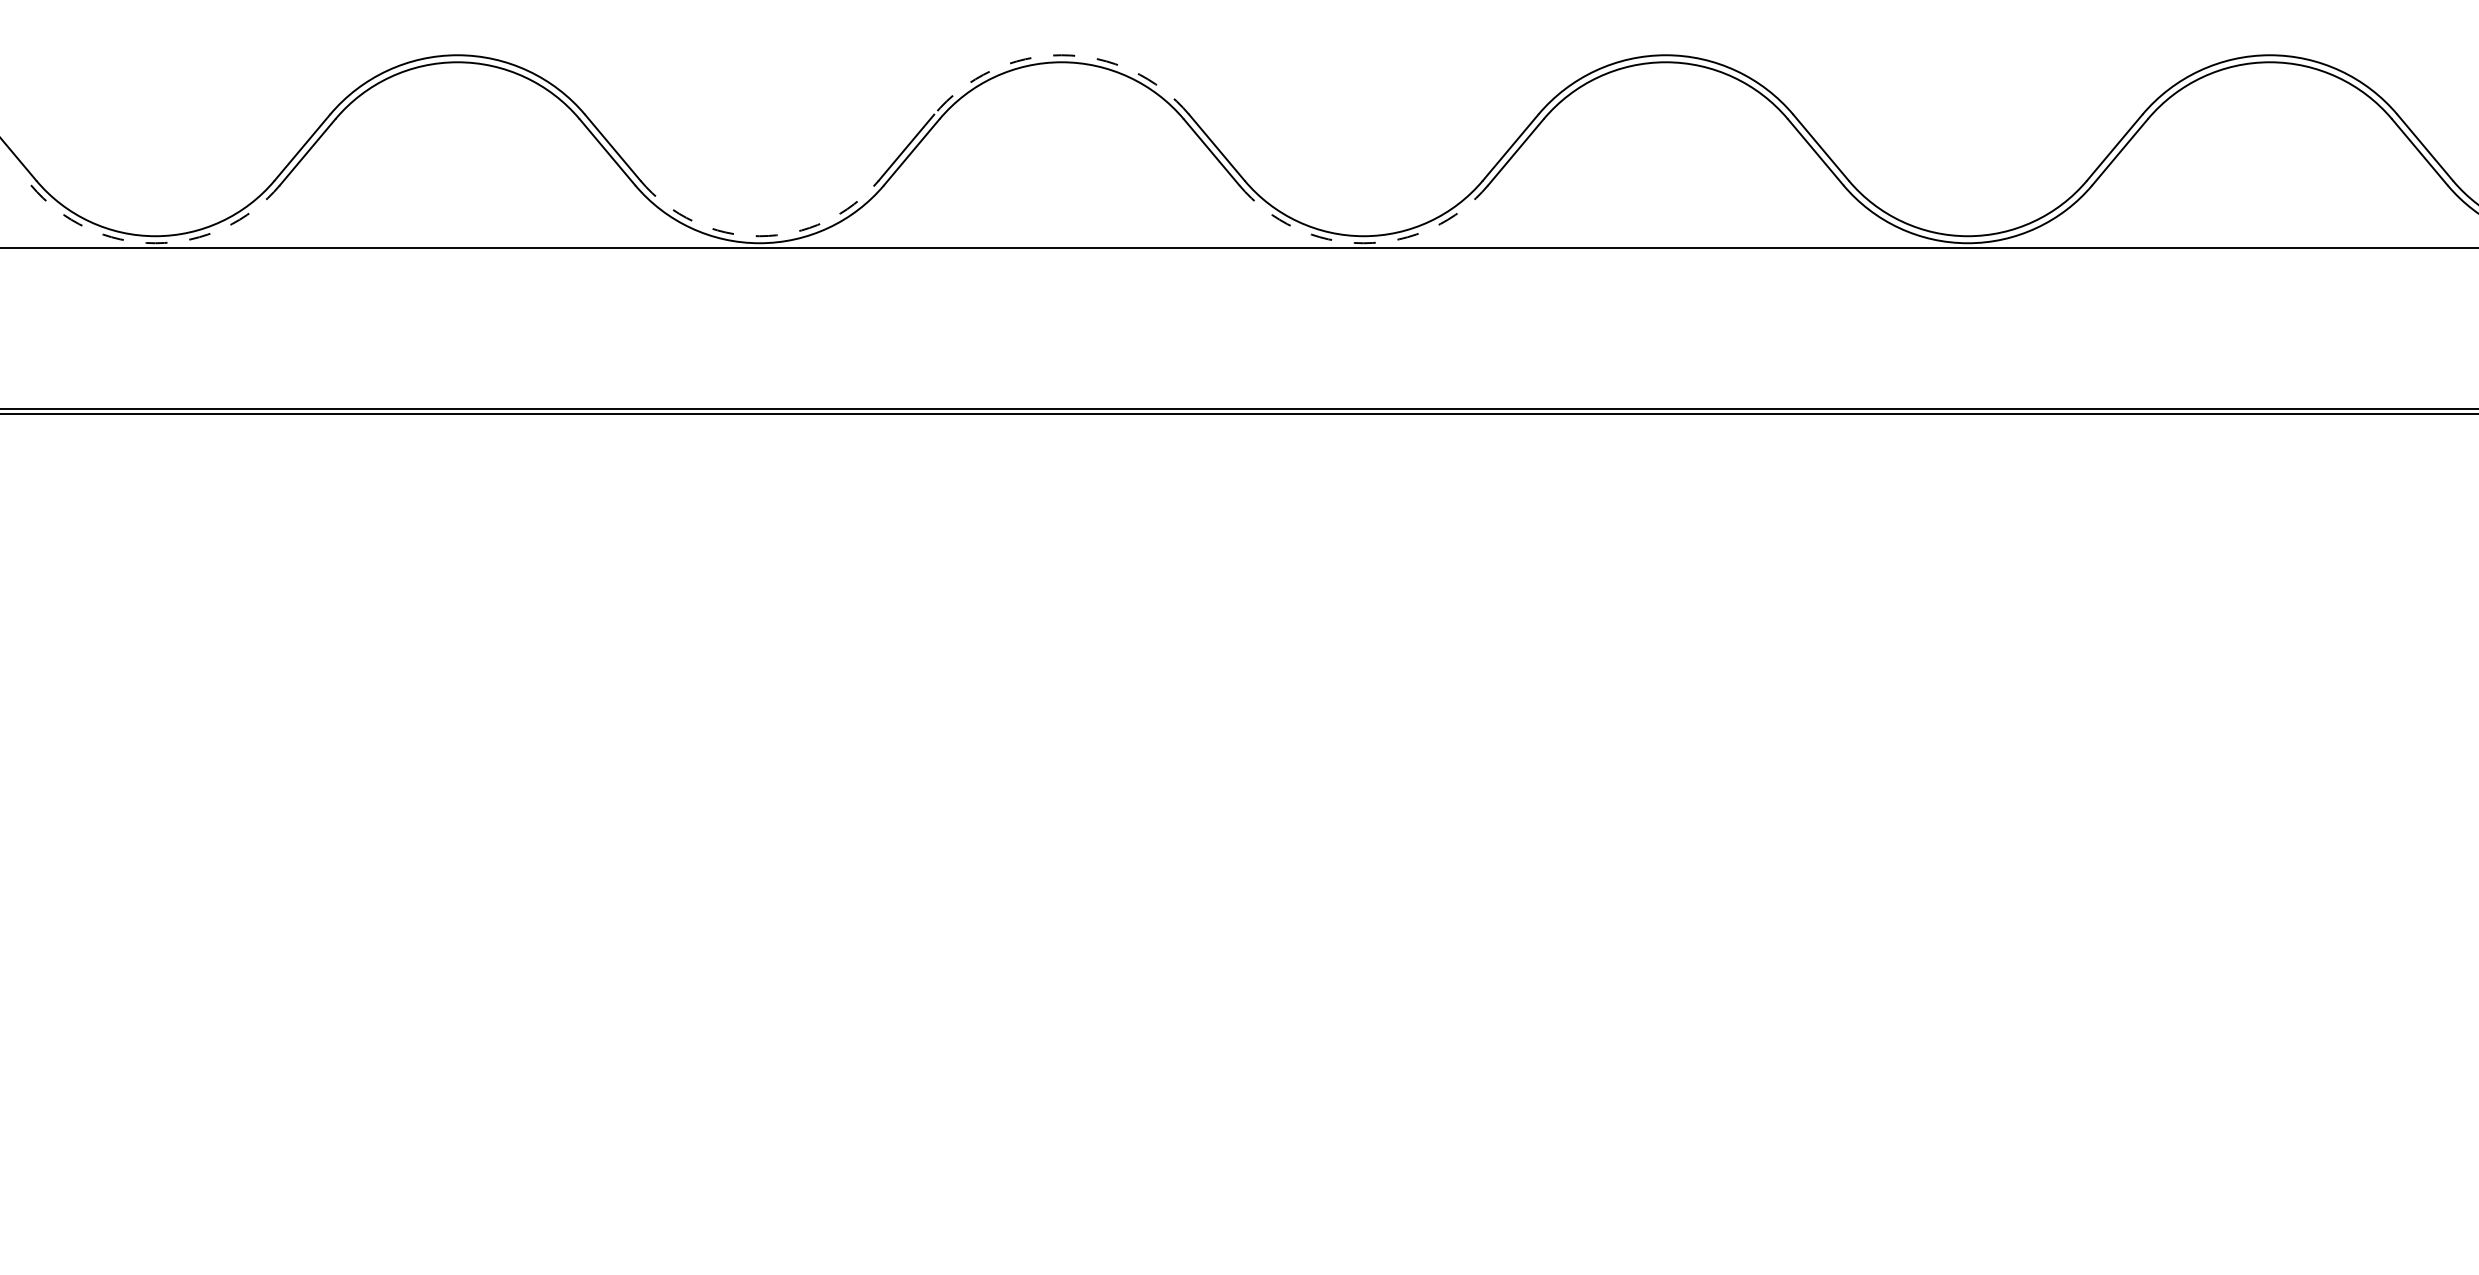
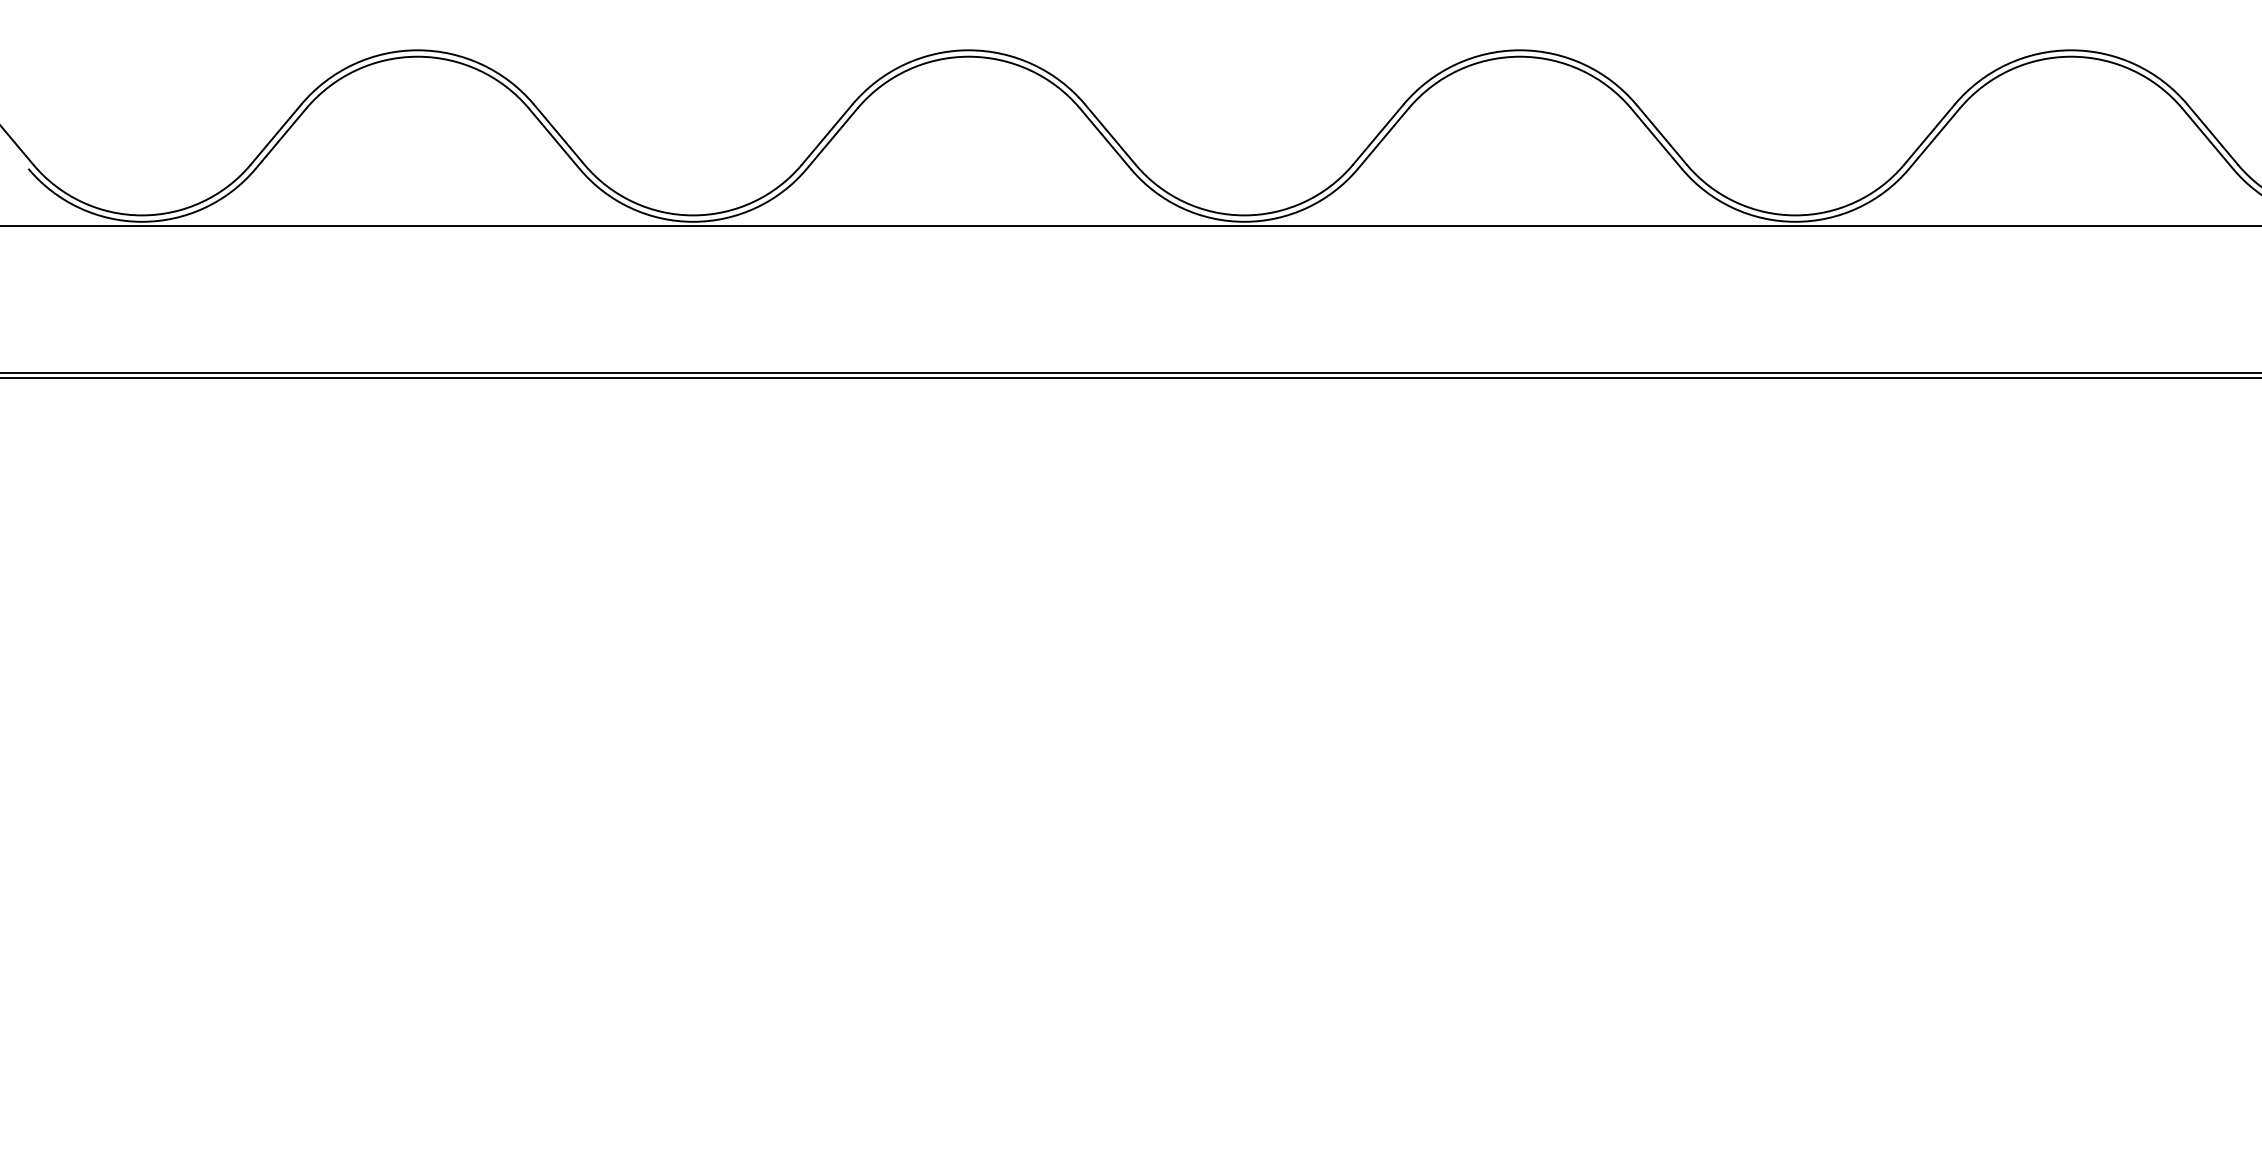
arc: (1061, 55) -> (968, 50), dashed -> solid
arc: (759, 236) -> (693, 215), dashed -> solid
arc: (155, 243) -> (142, 222), dashed -> solid
arc: (1363, 243) -> (1244, 222), dashed -> solid

